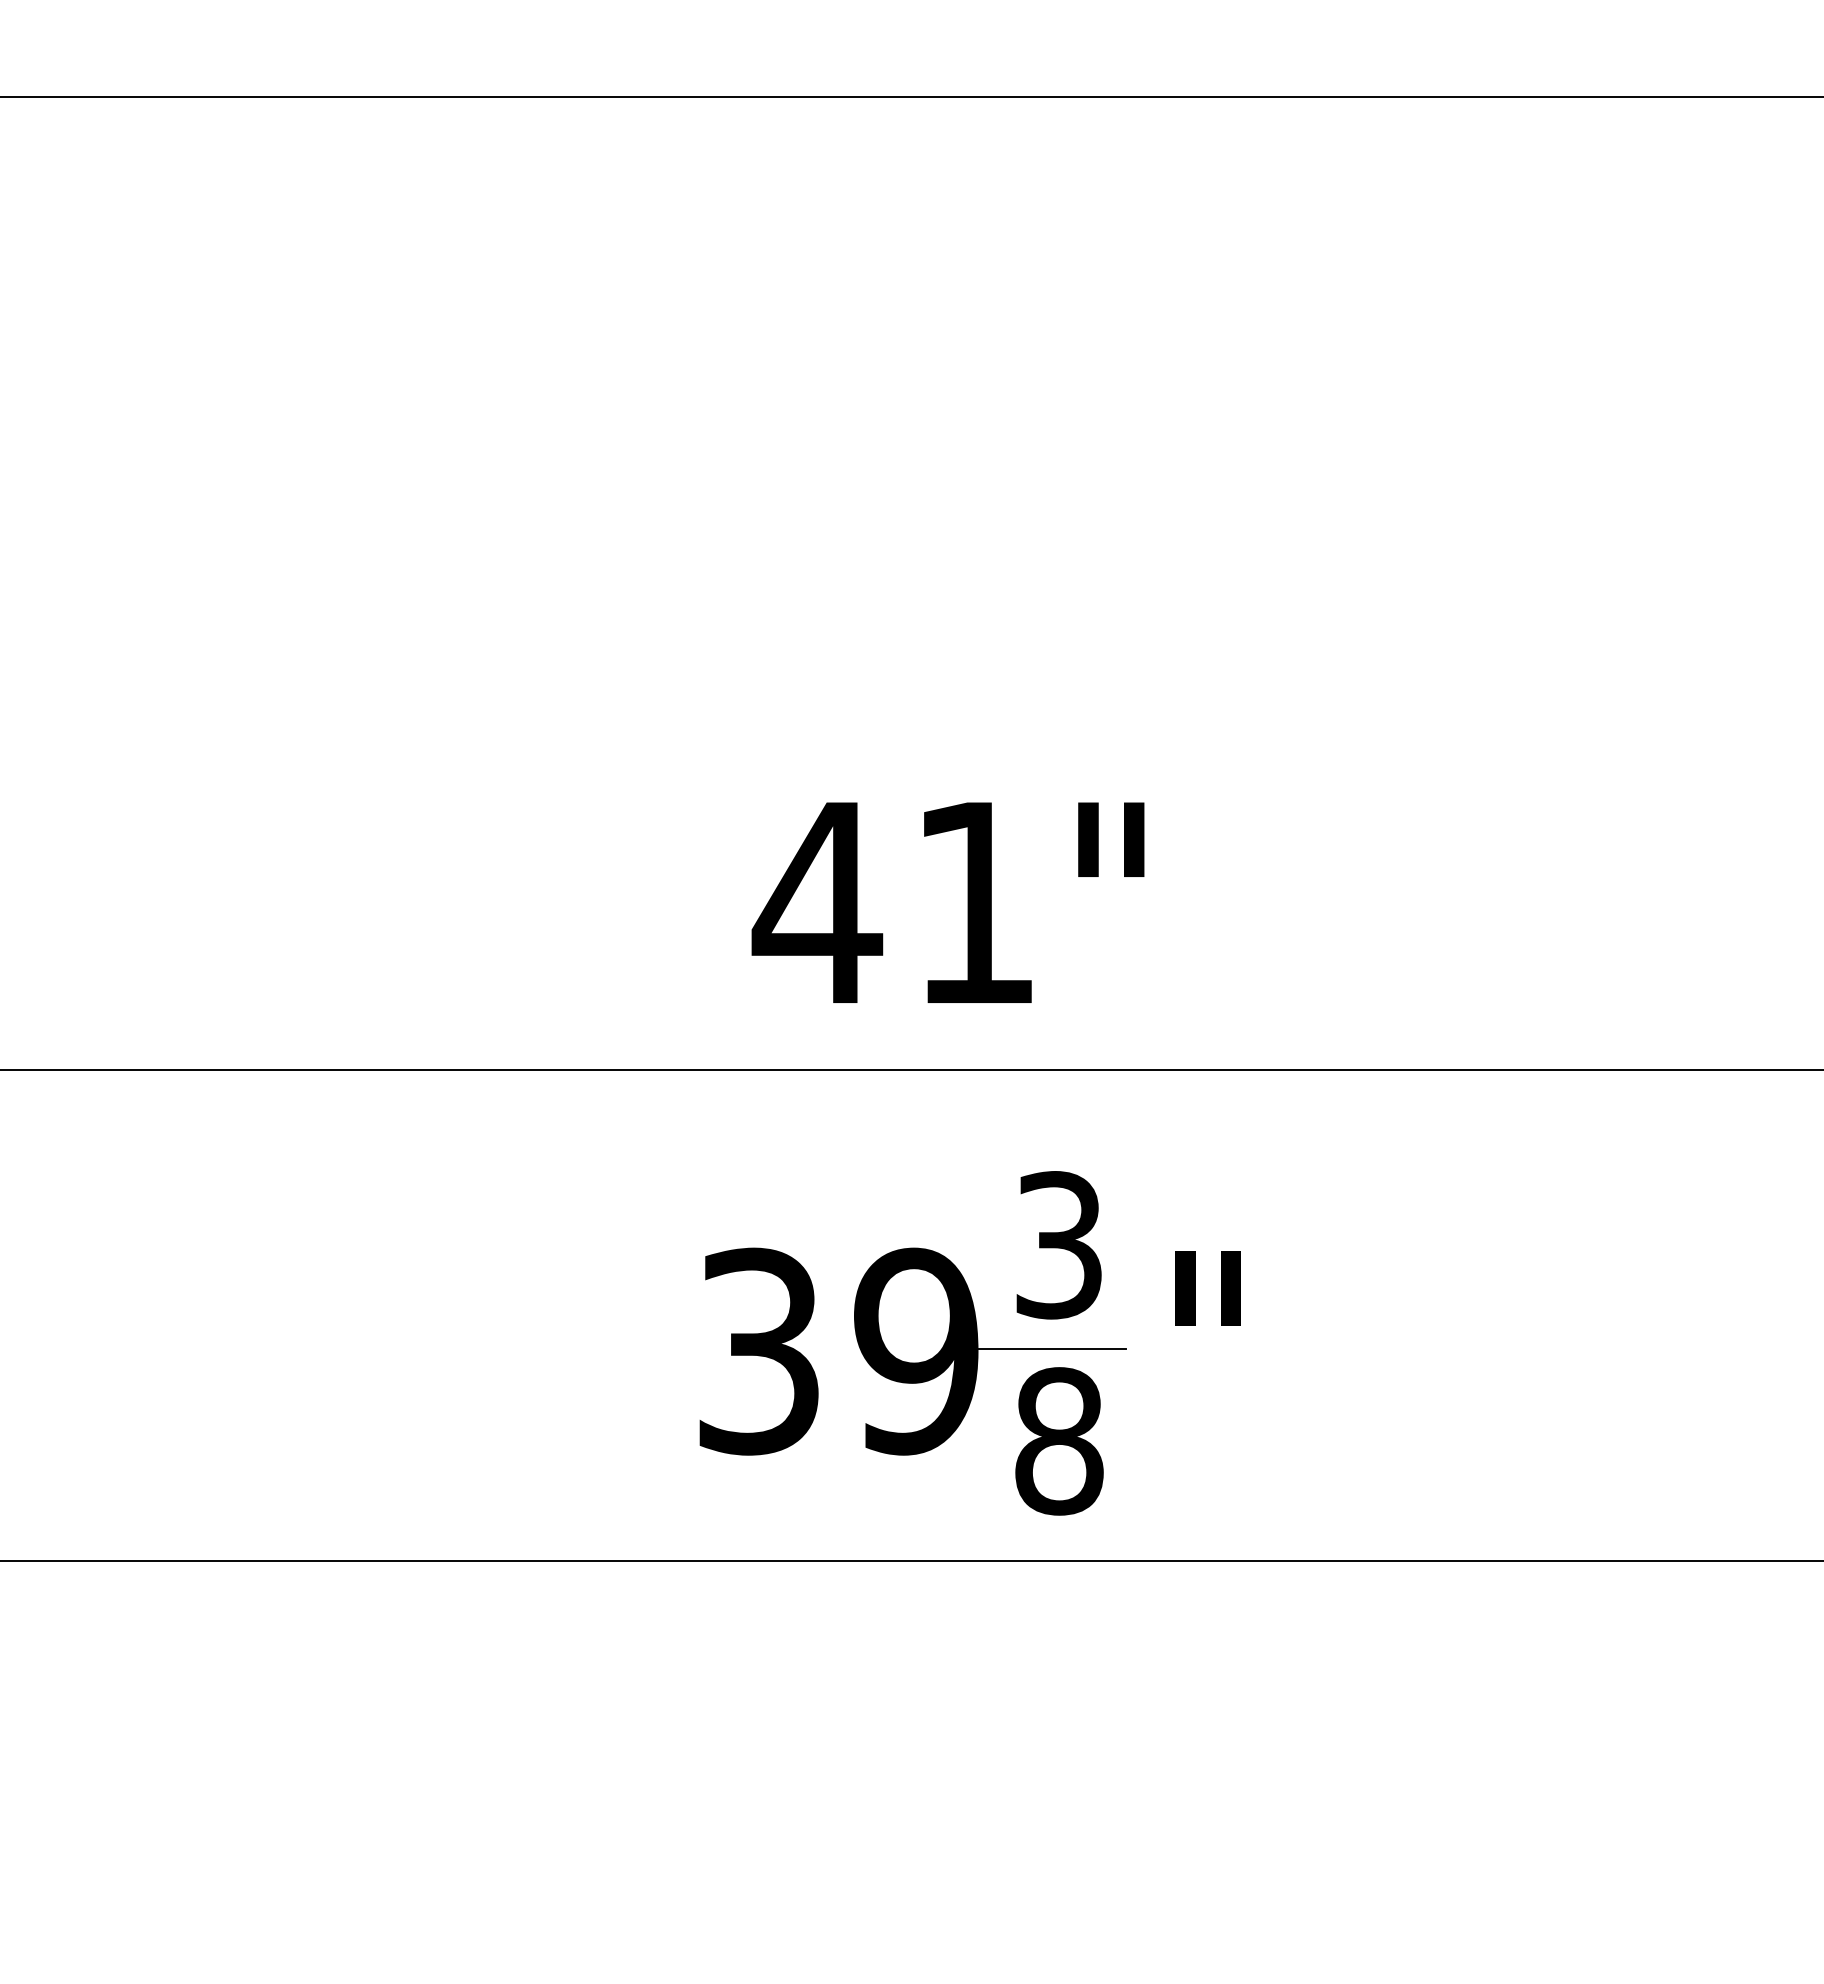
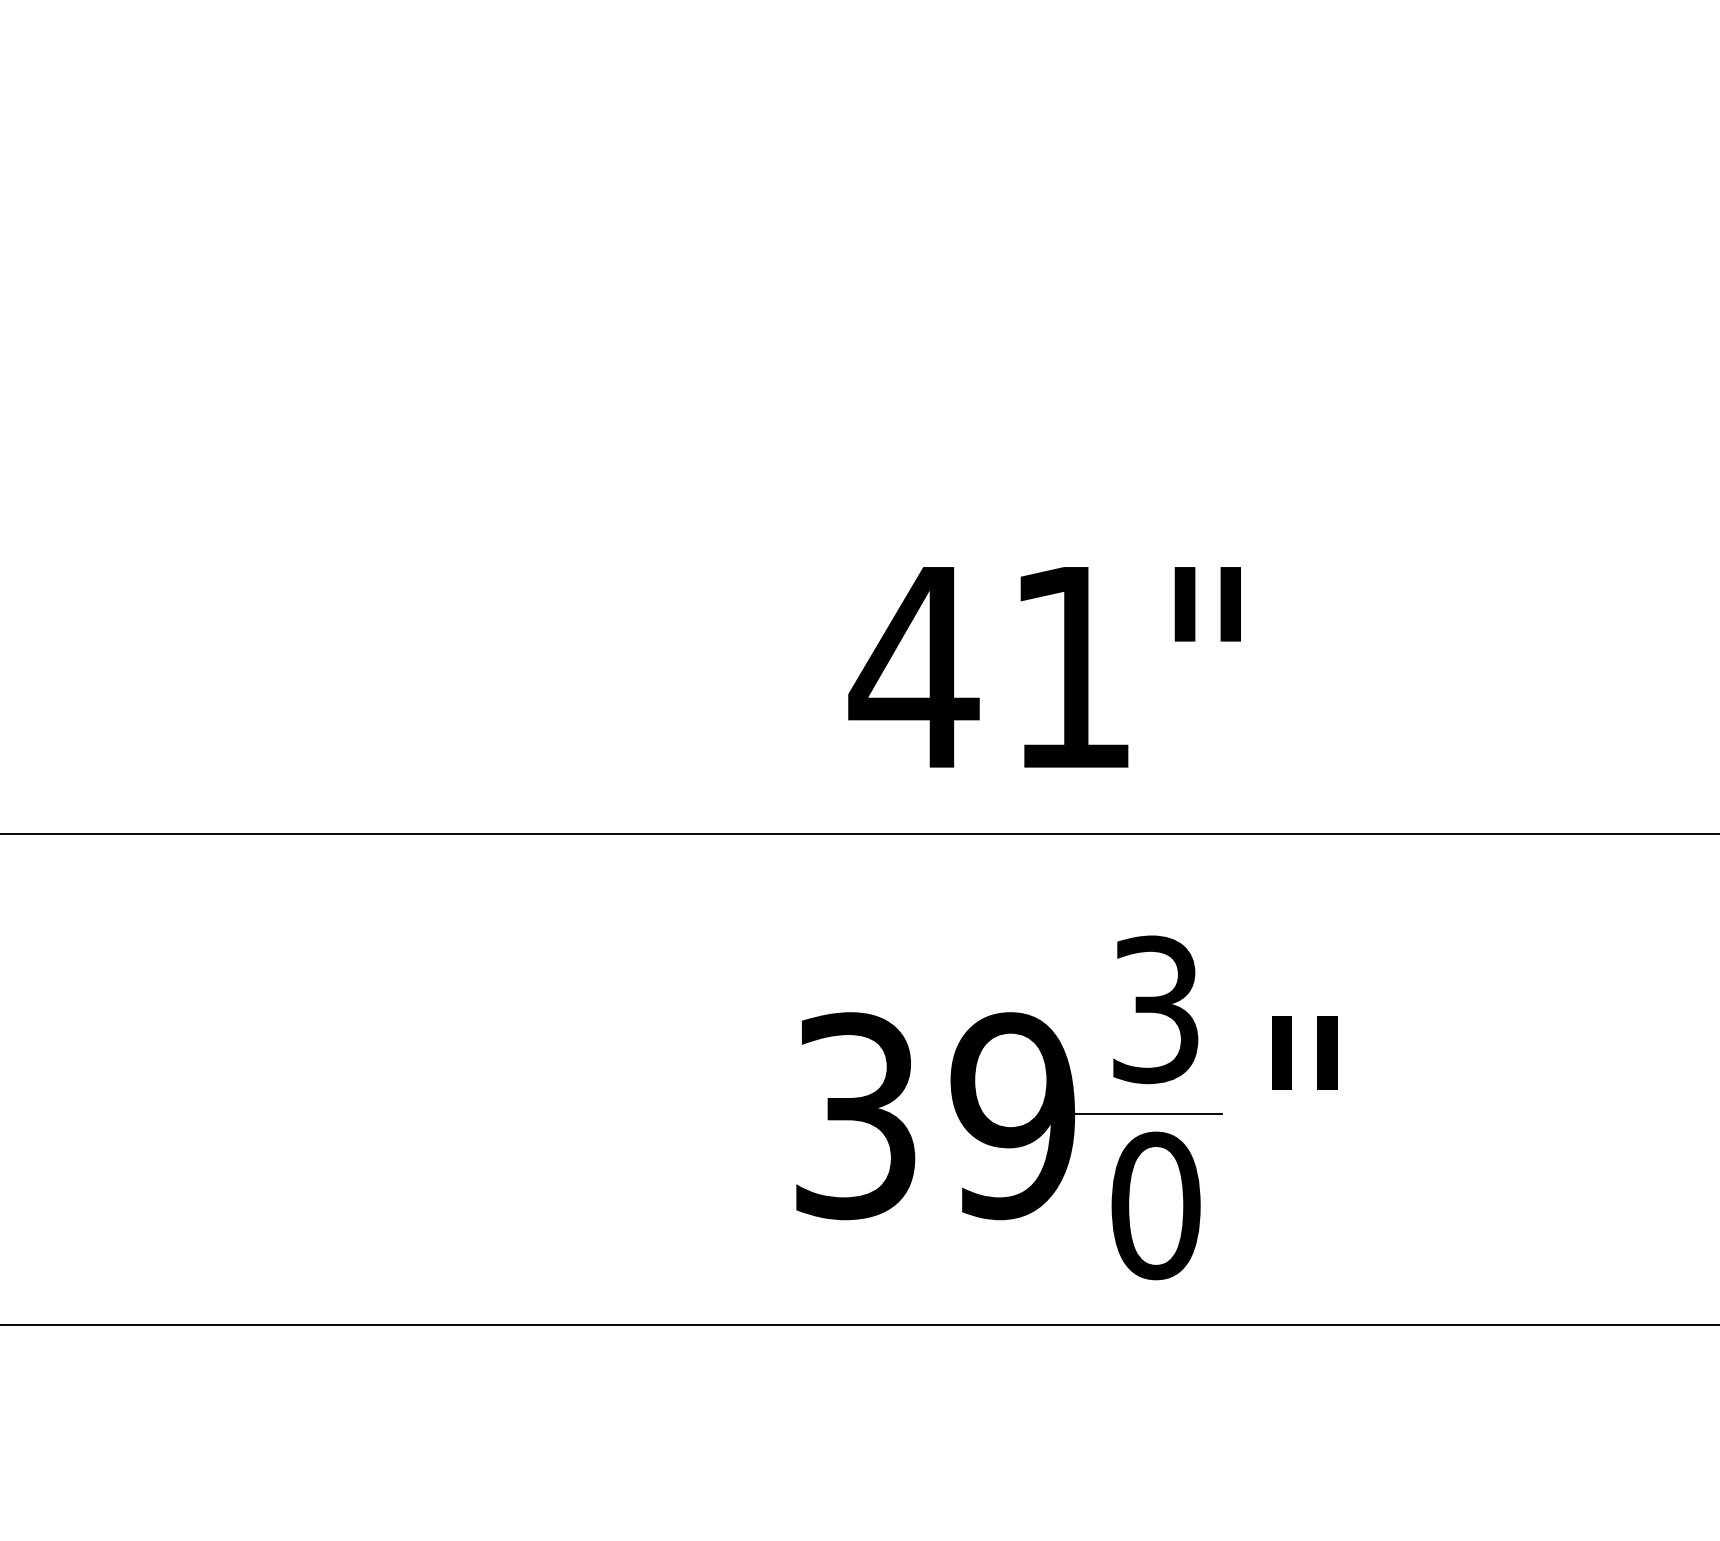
text: (1059, 1441) -> (1156, 1206), 8 -> 0

